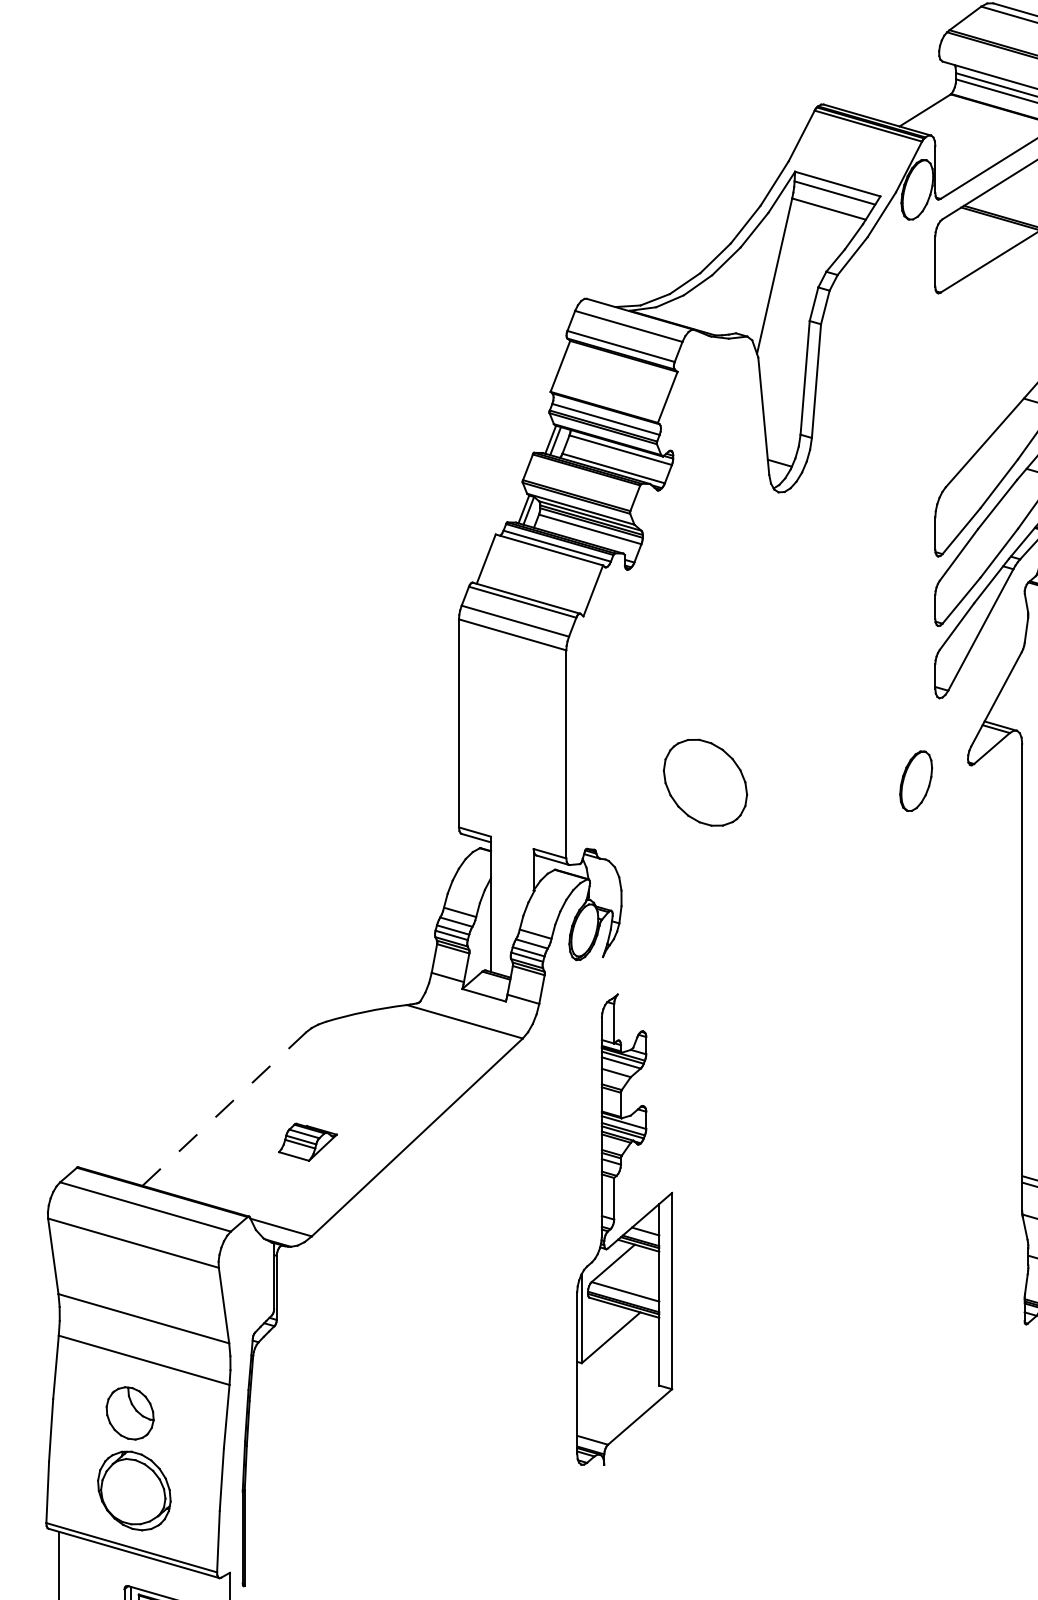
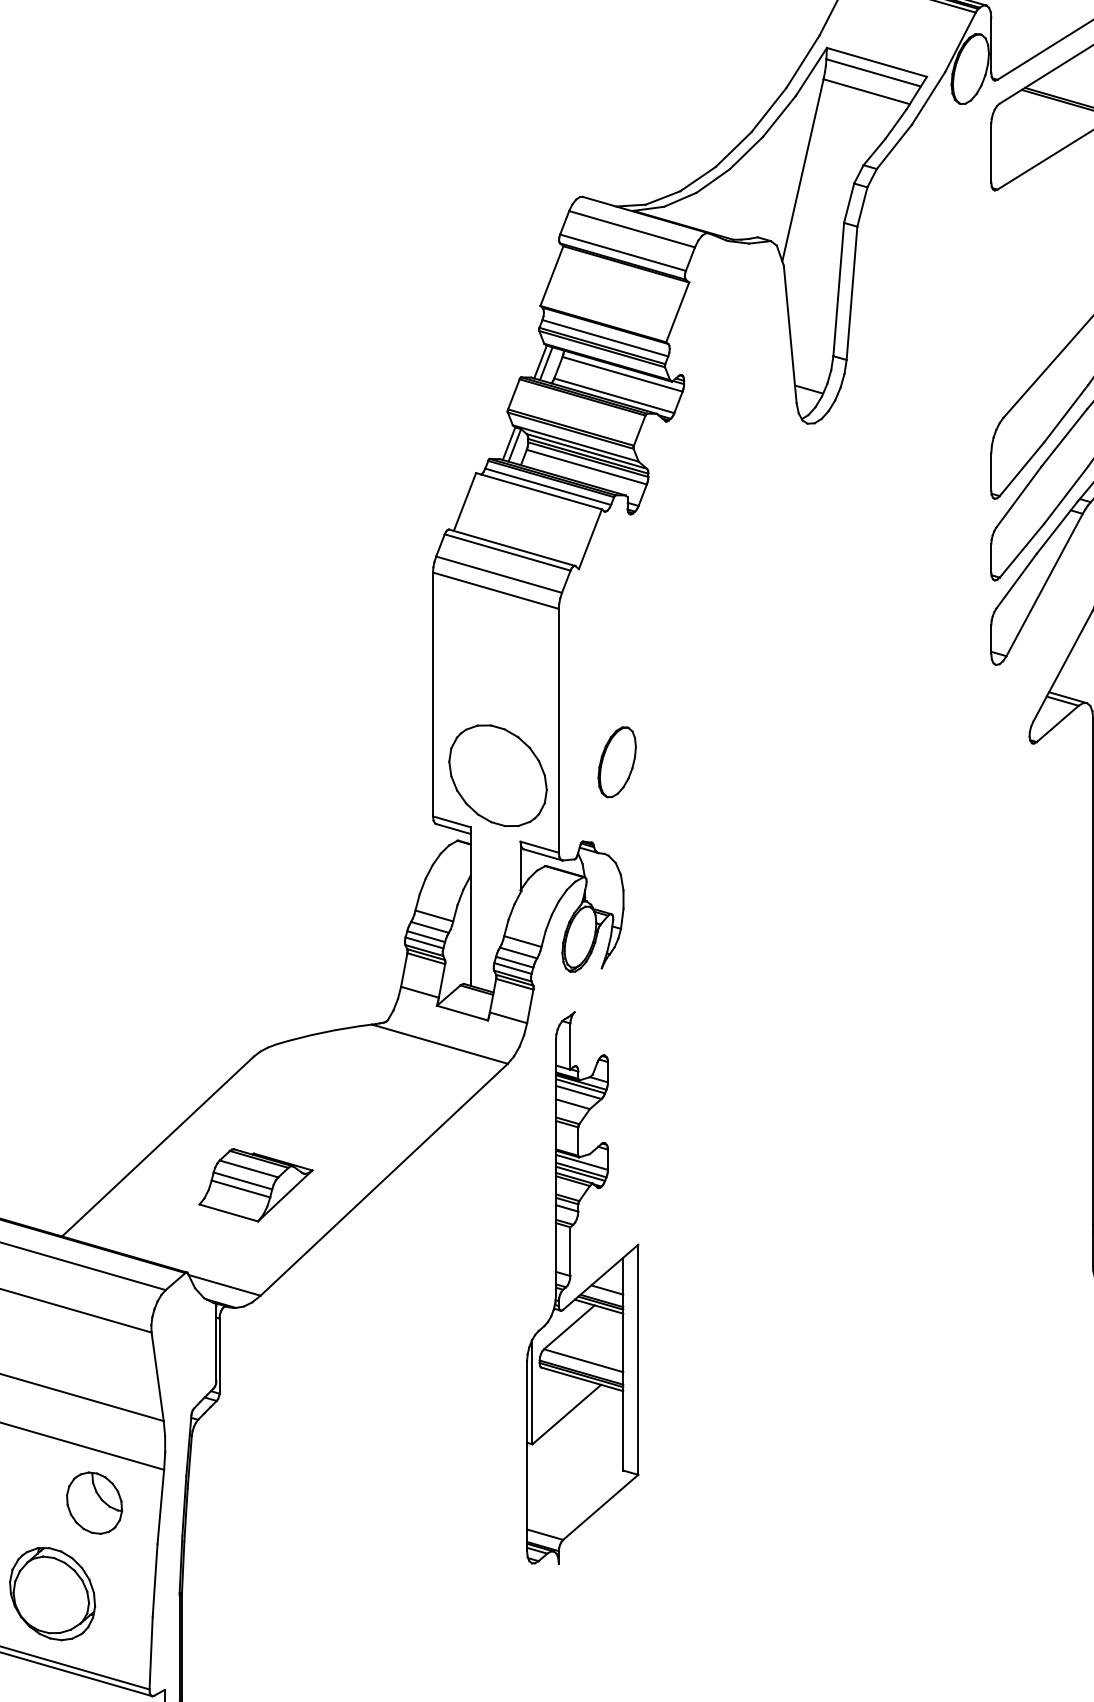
part: (916, 780) -> (617, 761), moved
part: (705, 782) -> (498, 775), moved
line: (224, 1108) -> (158, 1145), dashed -> solid
part: (307, 1142) -> (255, 1185), size x1.67
part: (624, 1229) -> (582, 1287), moved
part: (129, 1413) -> (93, 1503), moved

